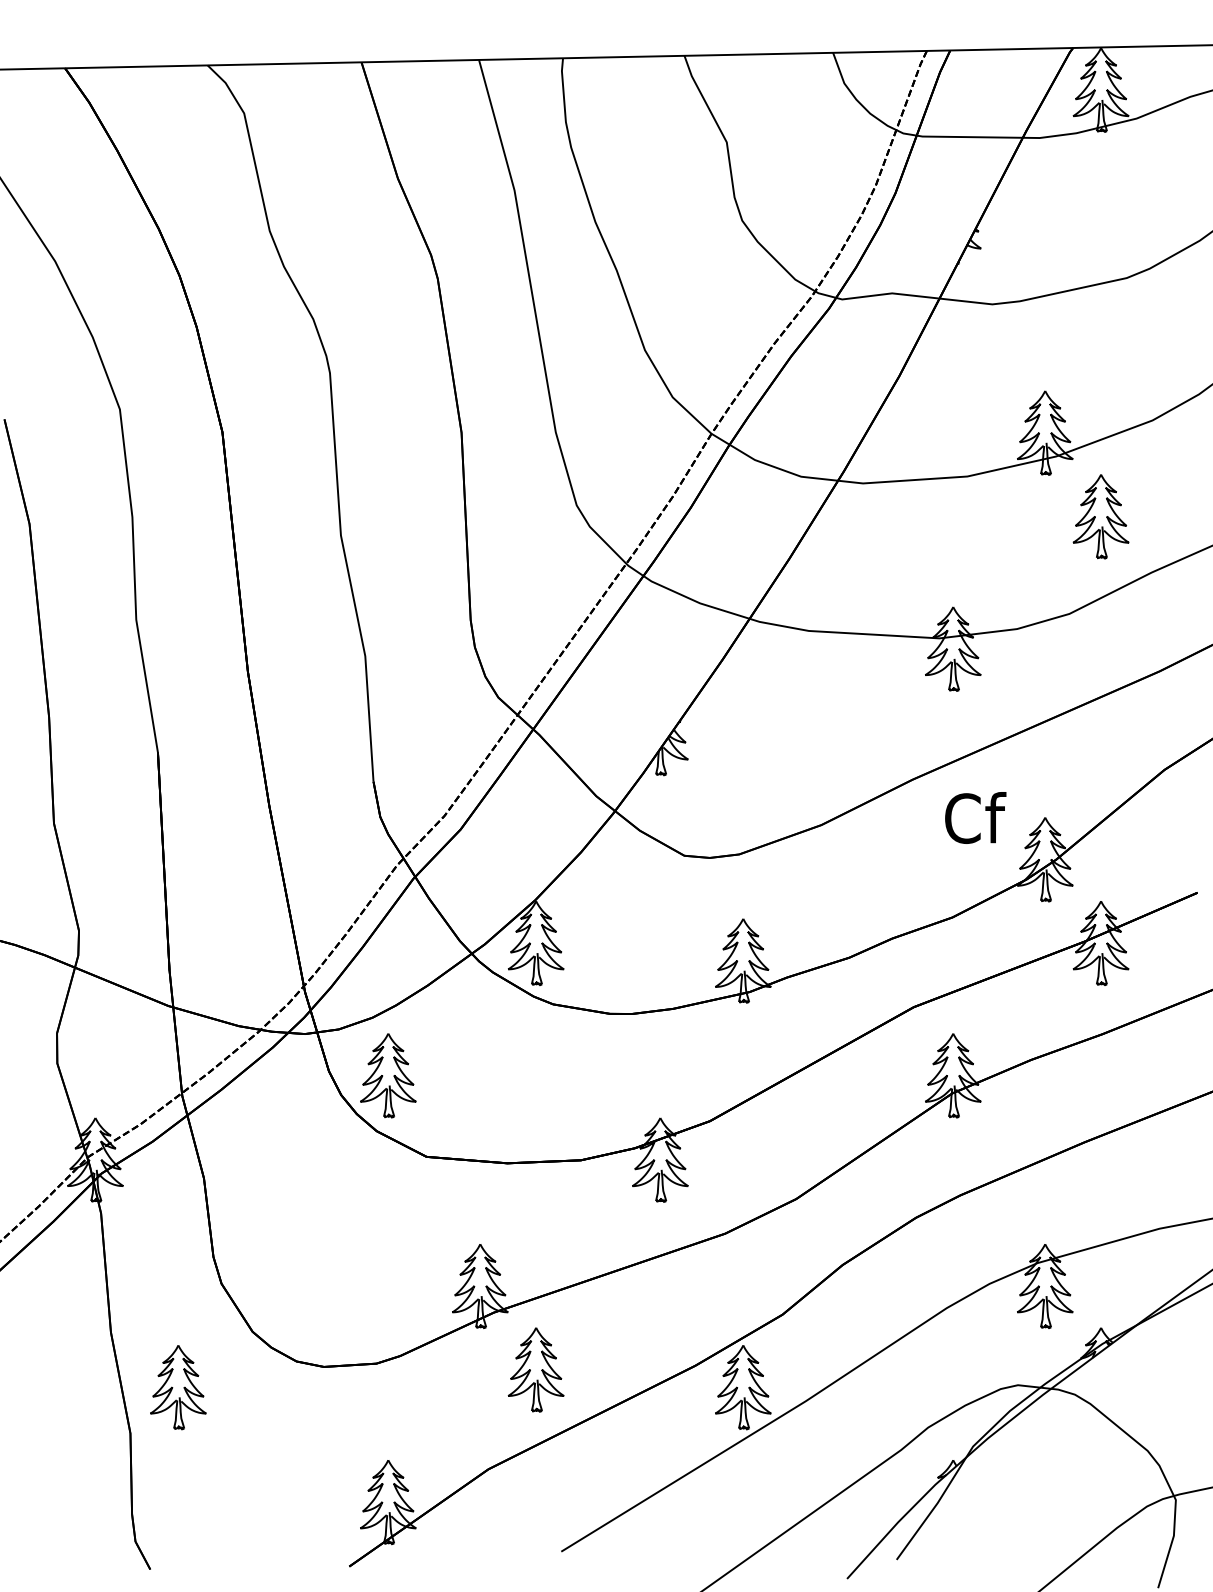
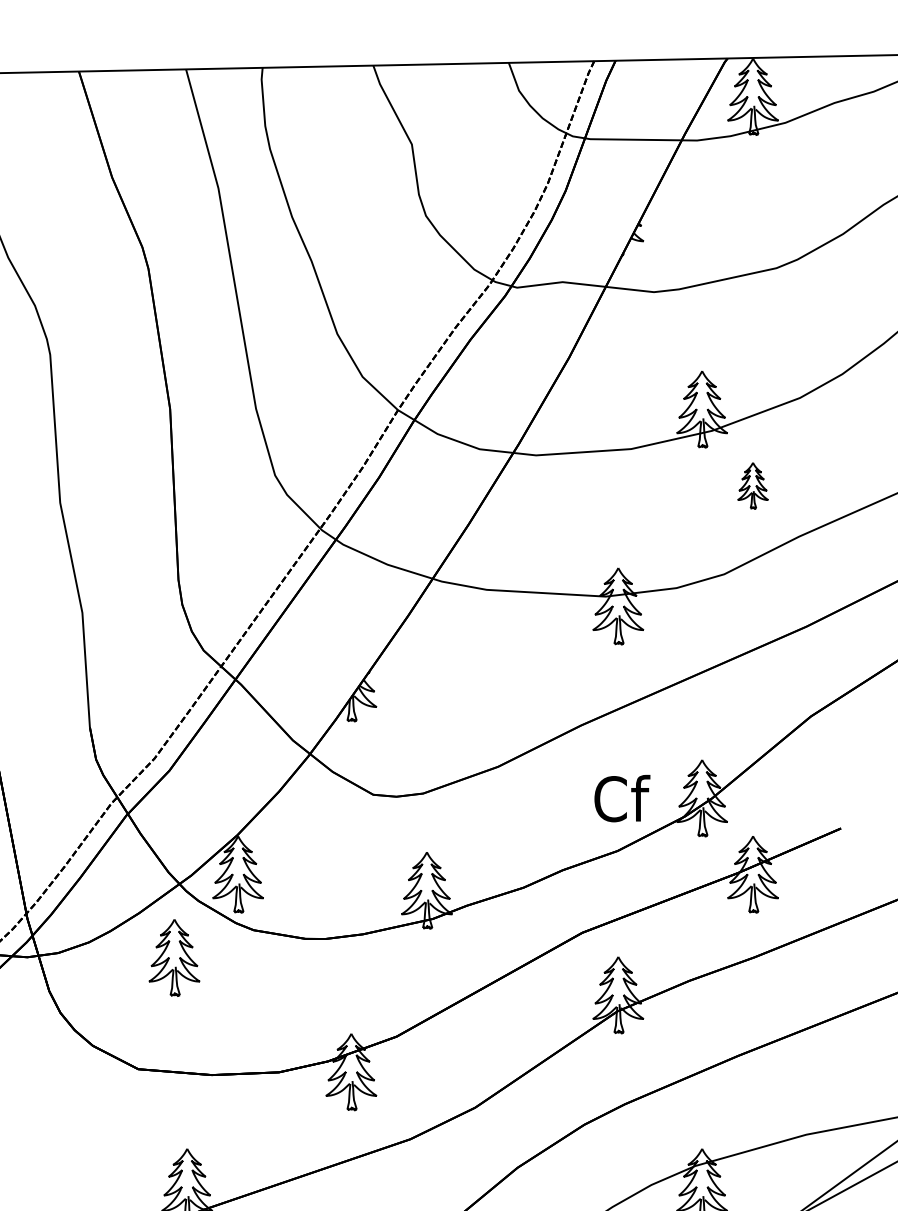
part: (1100, 516) -> (752, 485), size x0.6
text: (975, 817) -> (622, 798), moved
part: (388, 1075) -> (174, 957), moved

